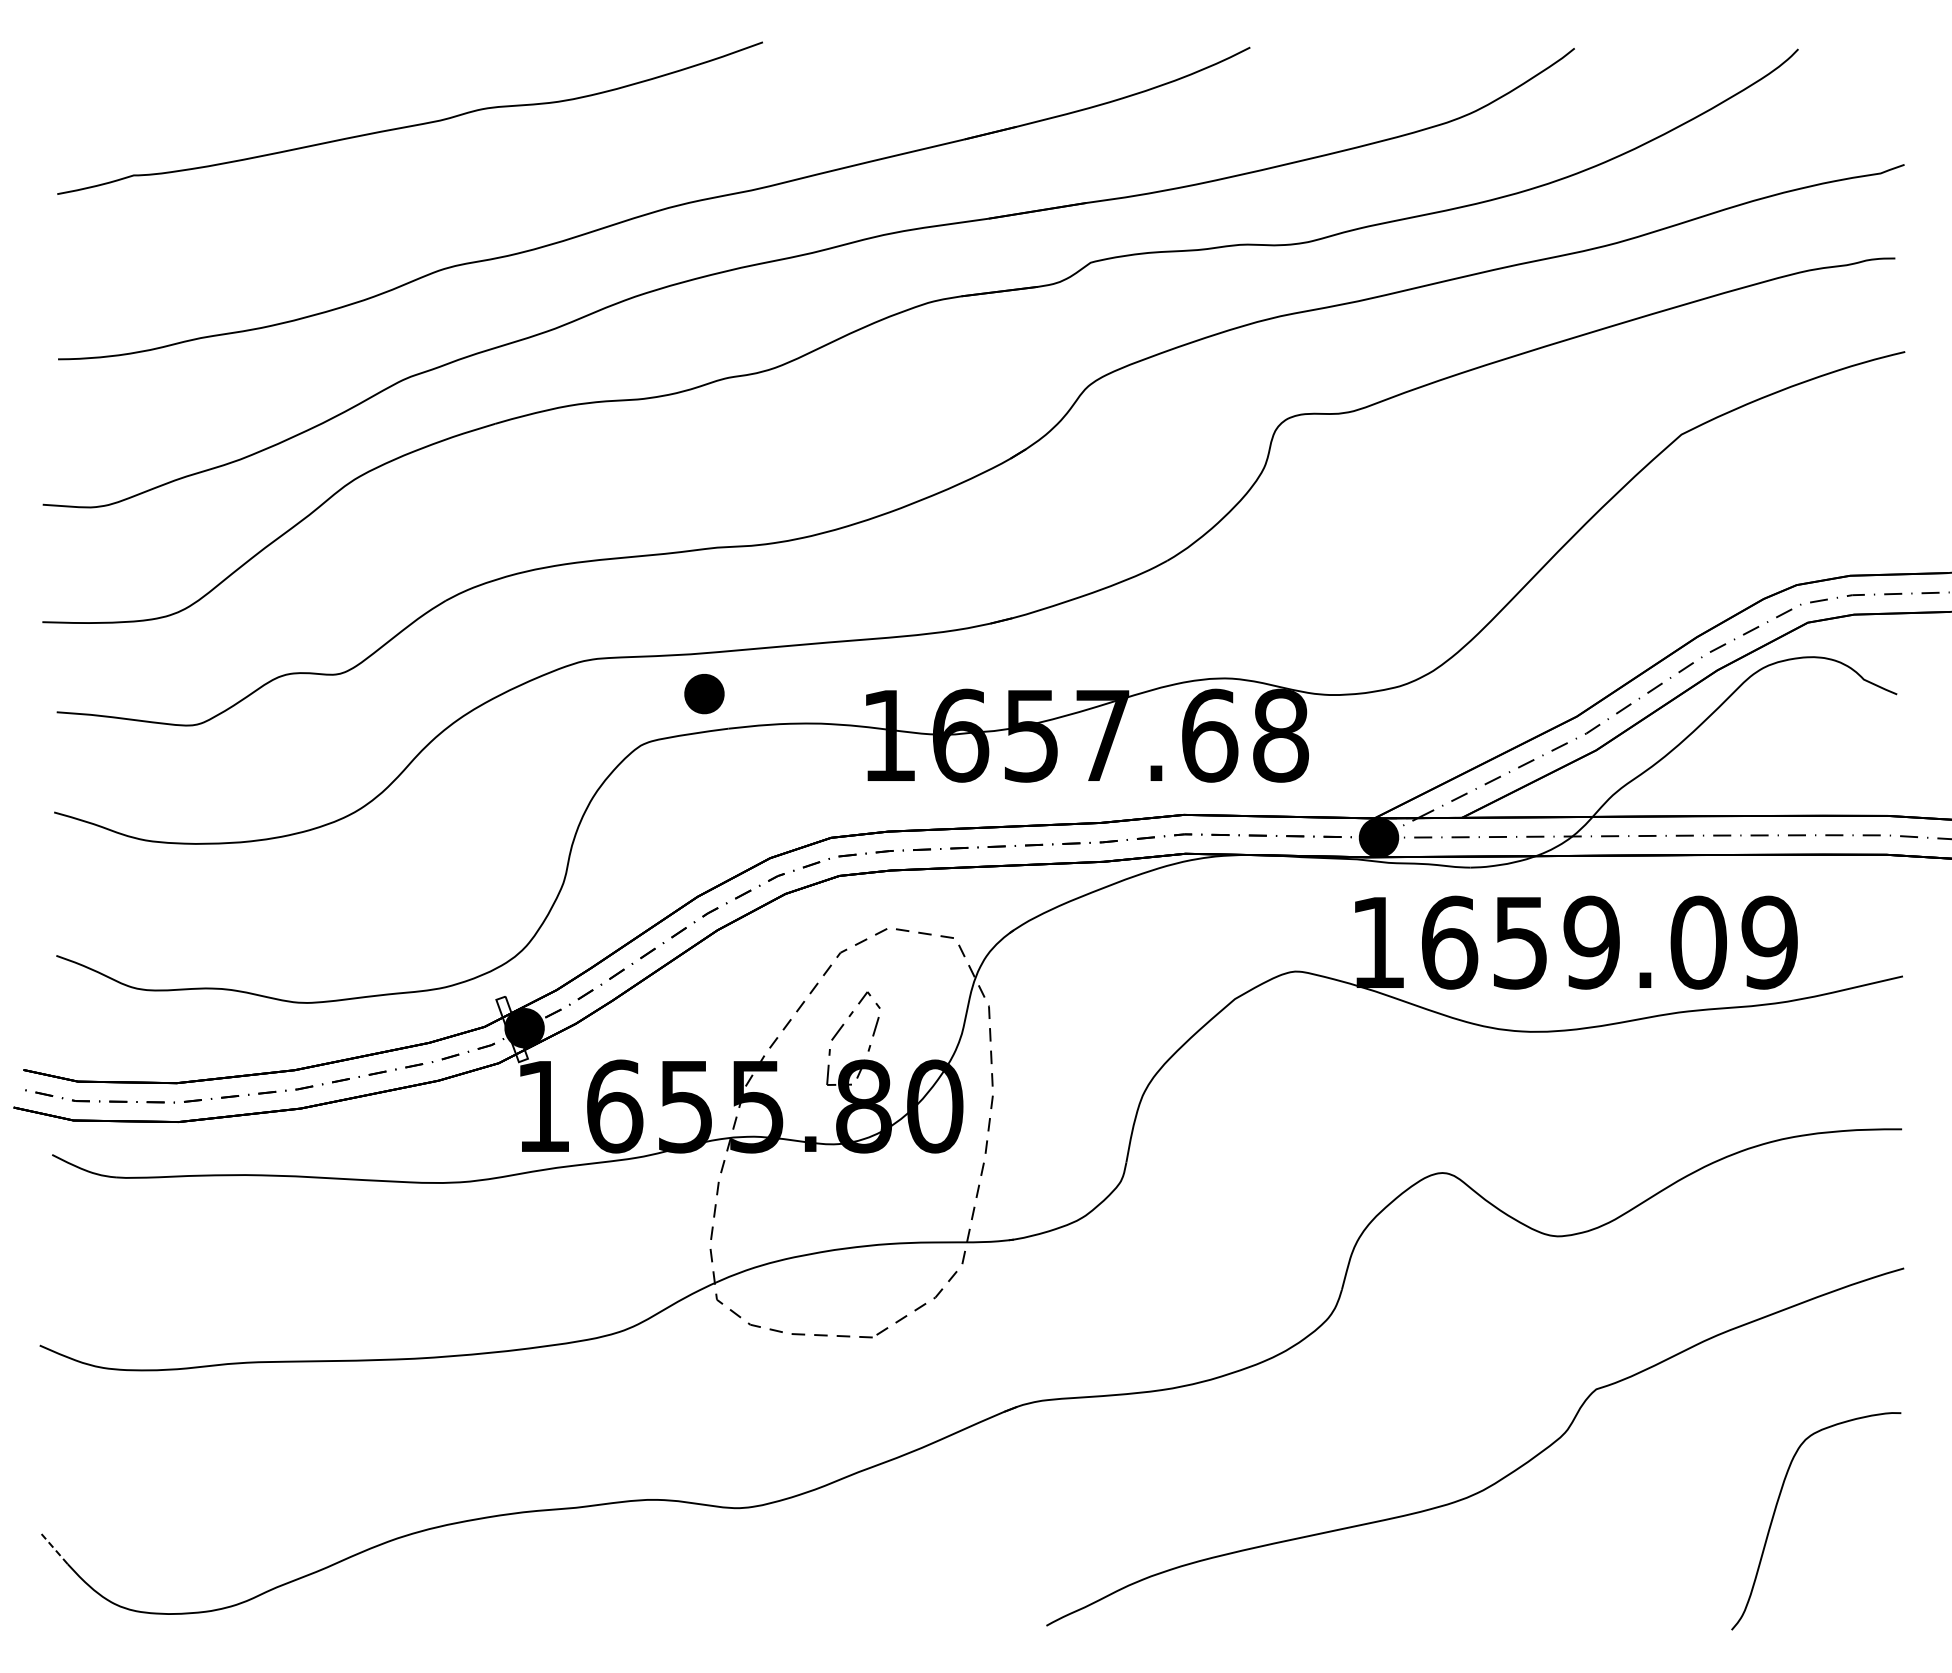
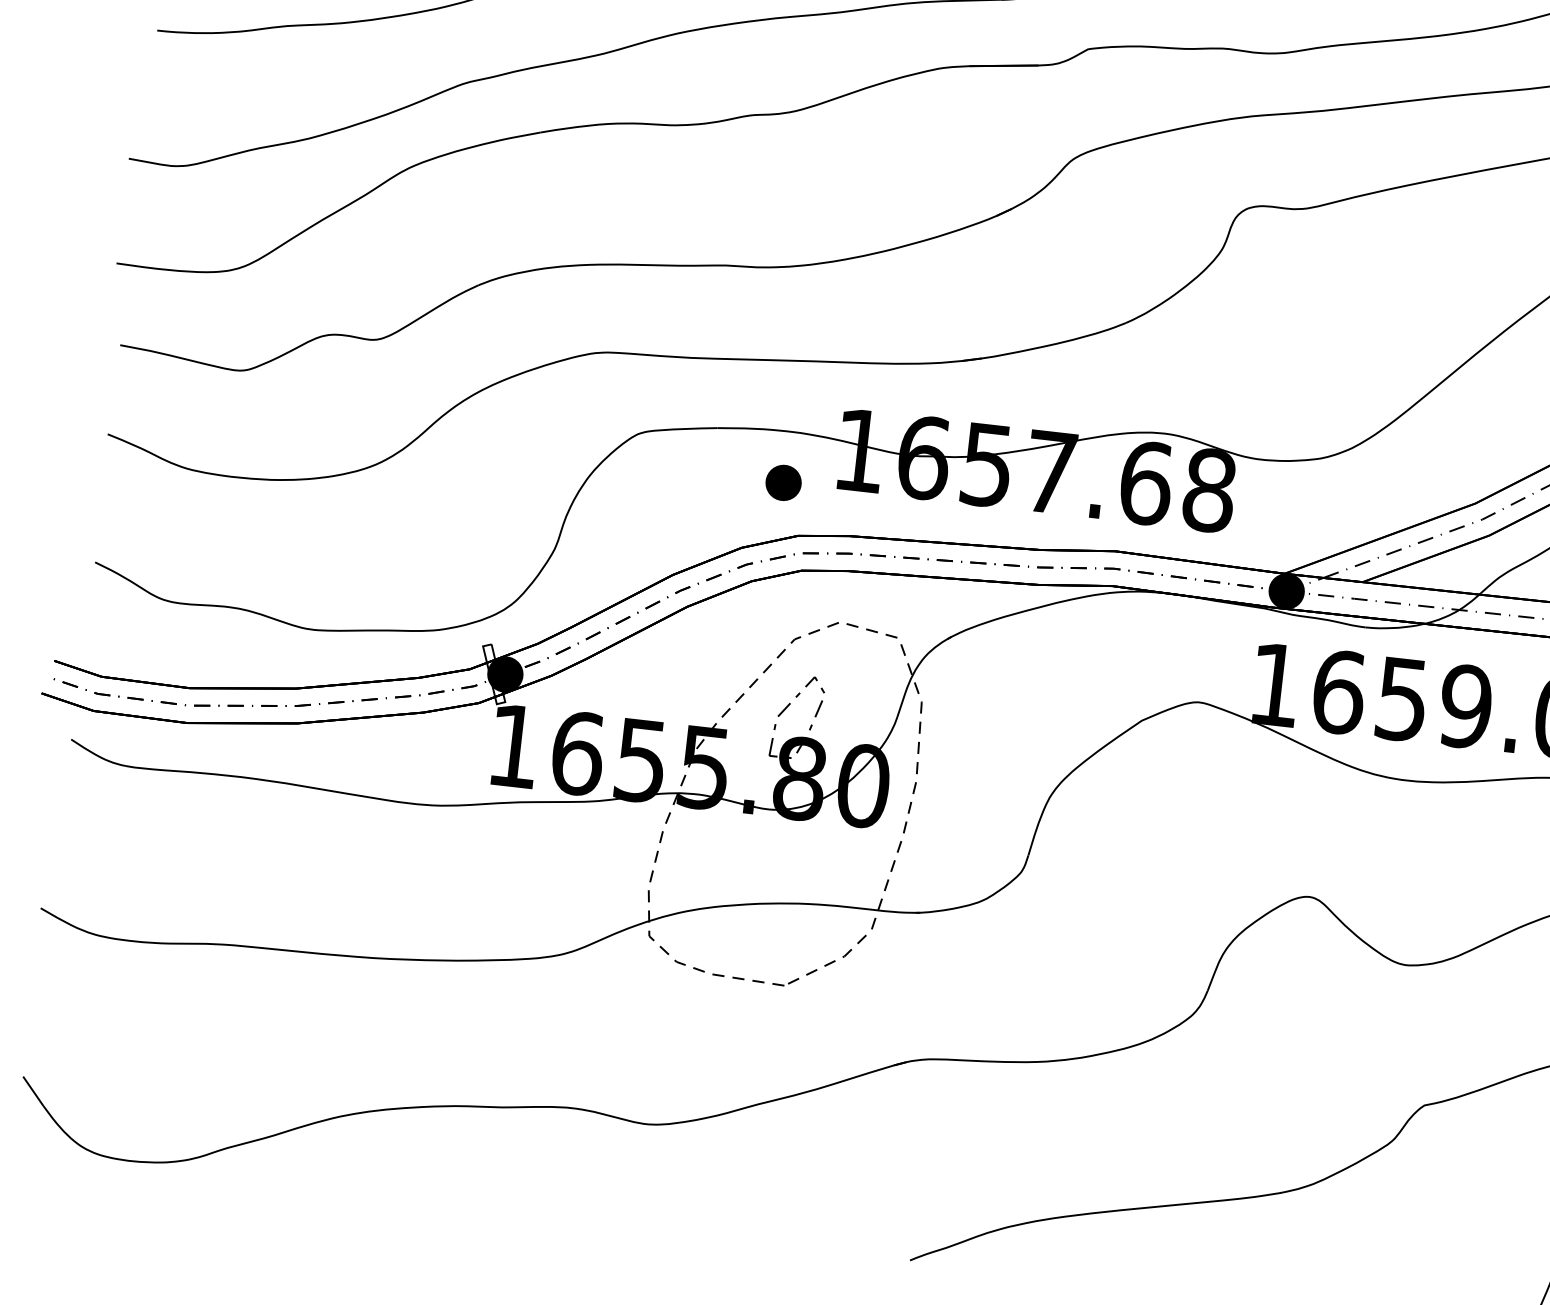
part: (704, 694) -> (783, 483), moved
line: (54, 1549) -> (33, 1091), dashed -> solid

